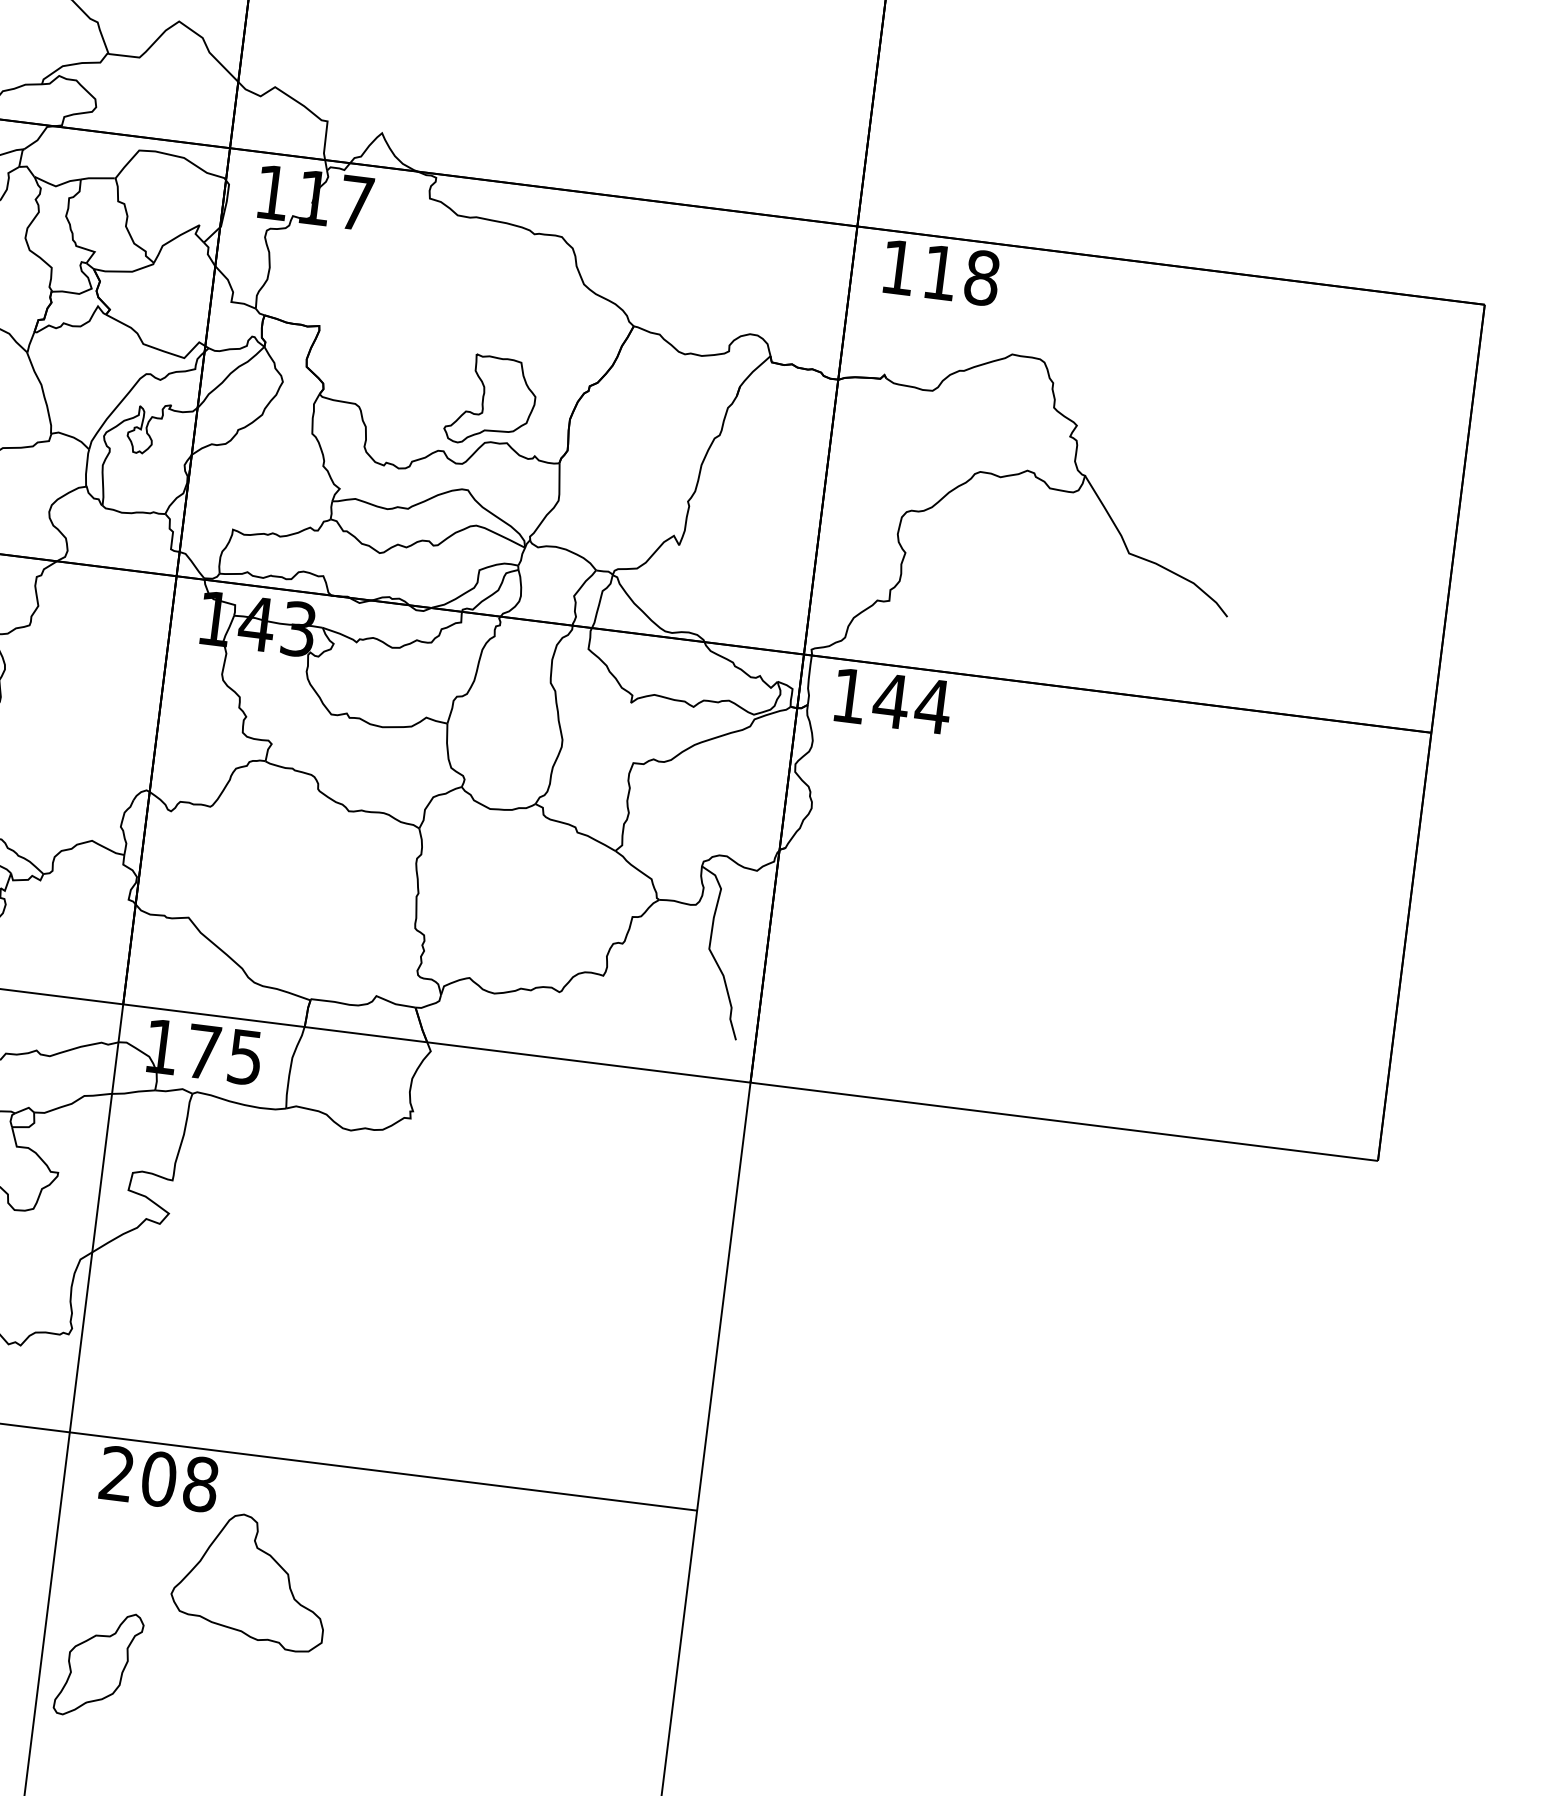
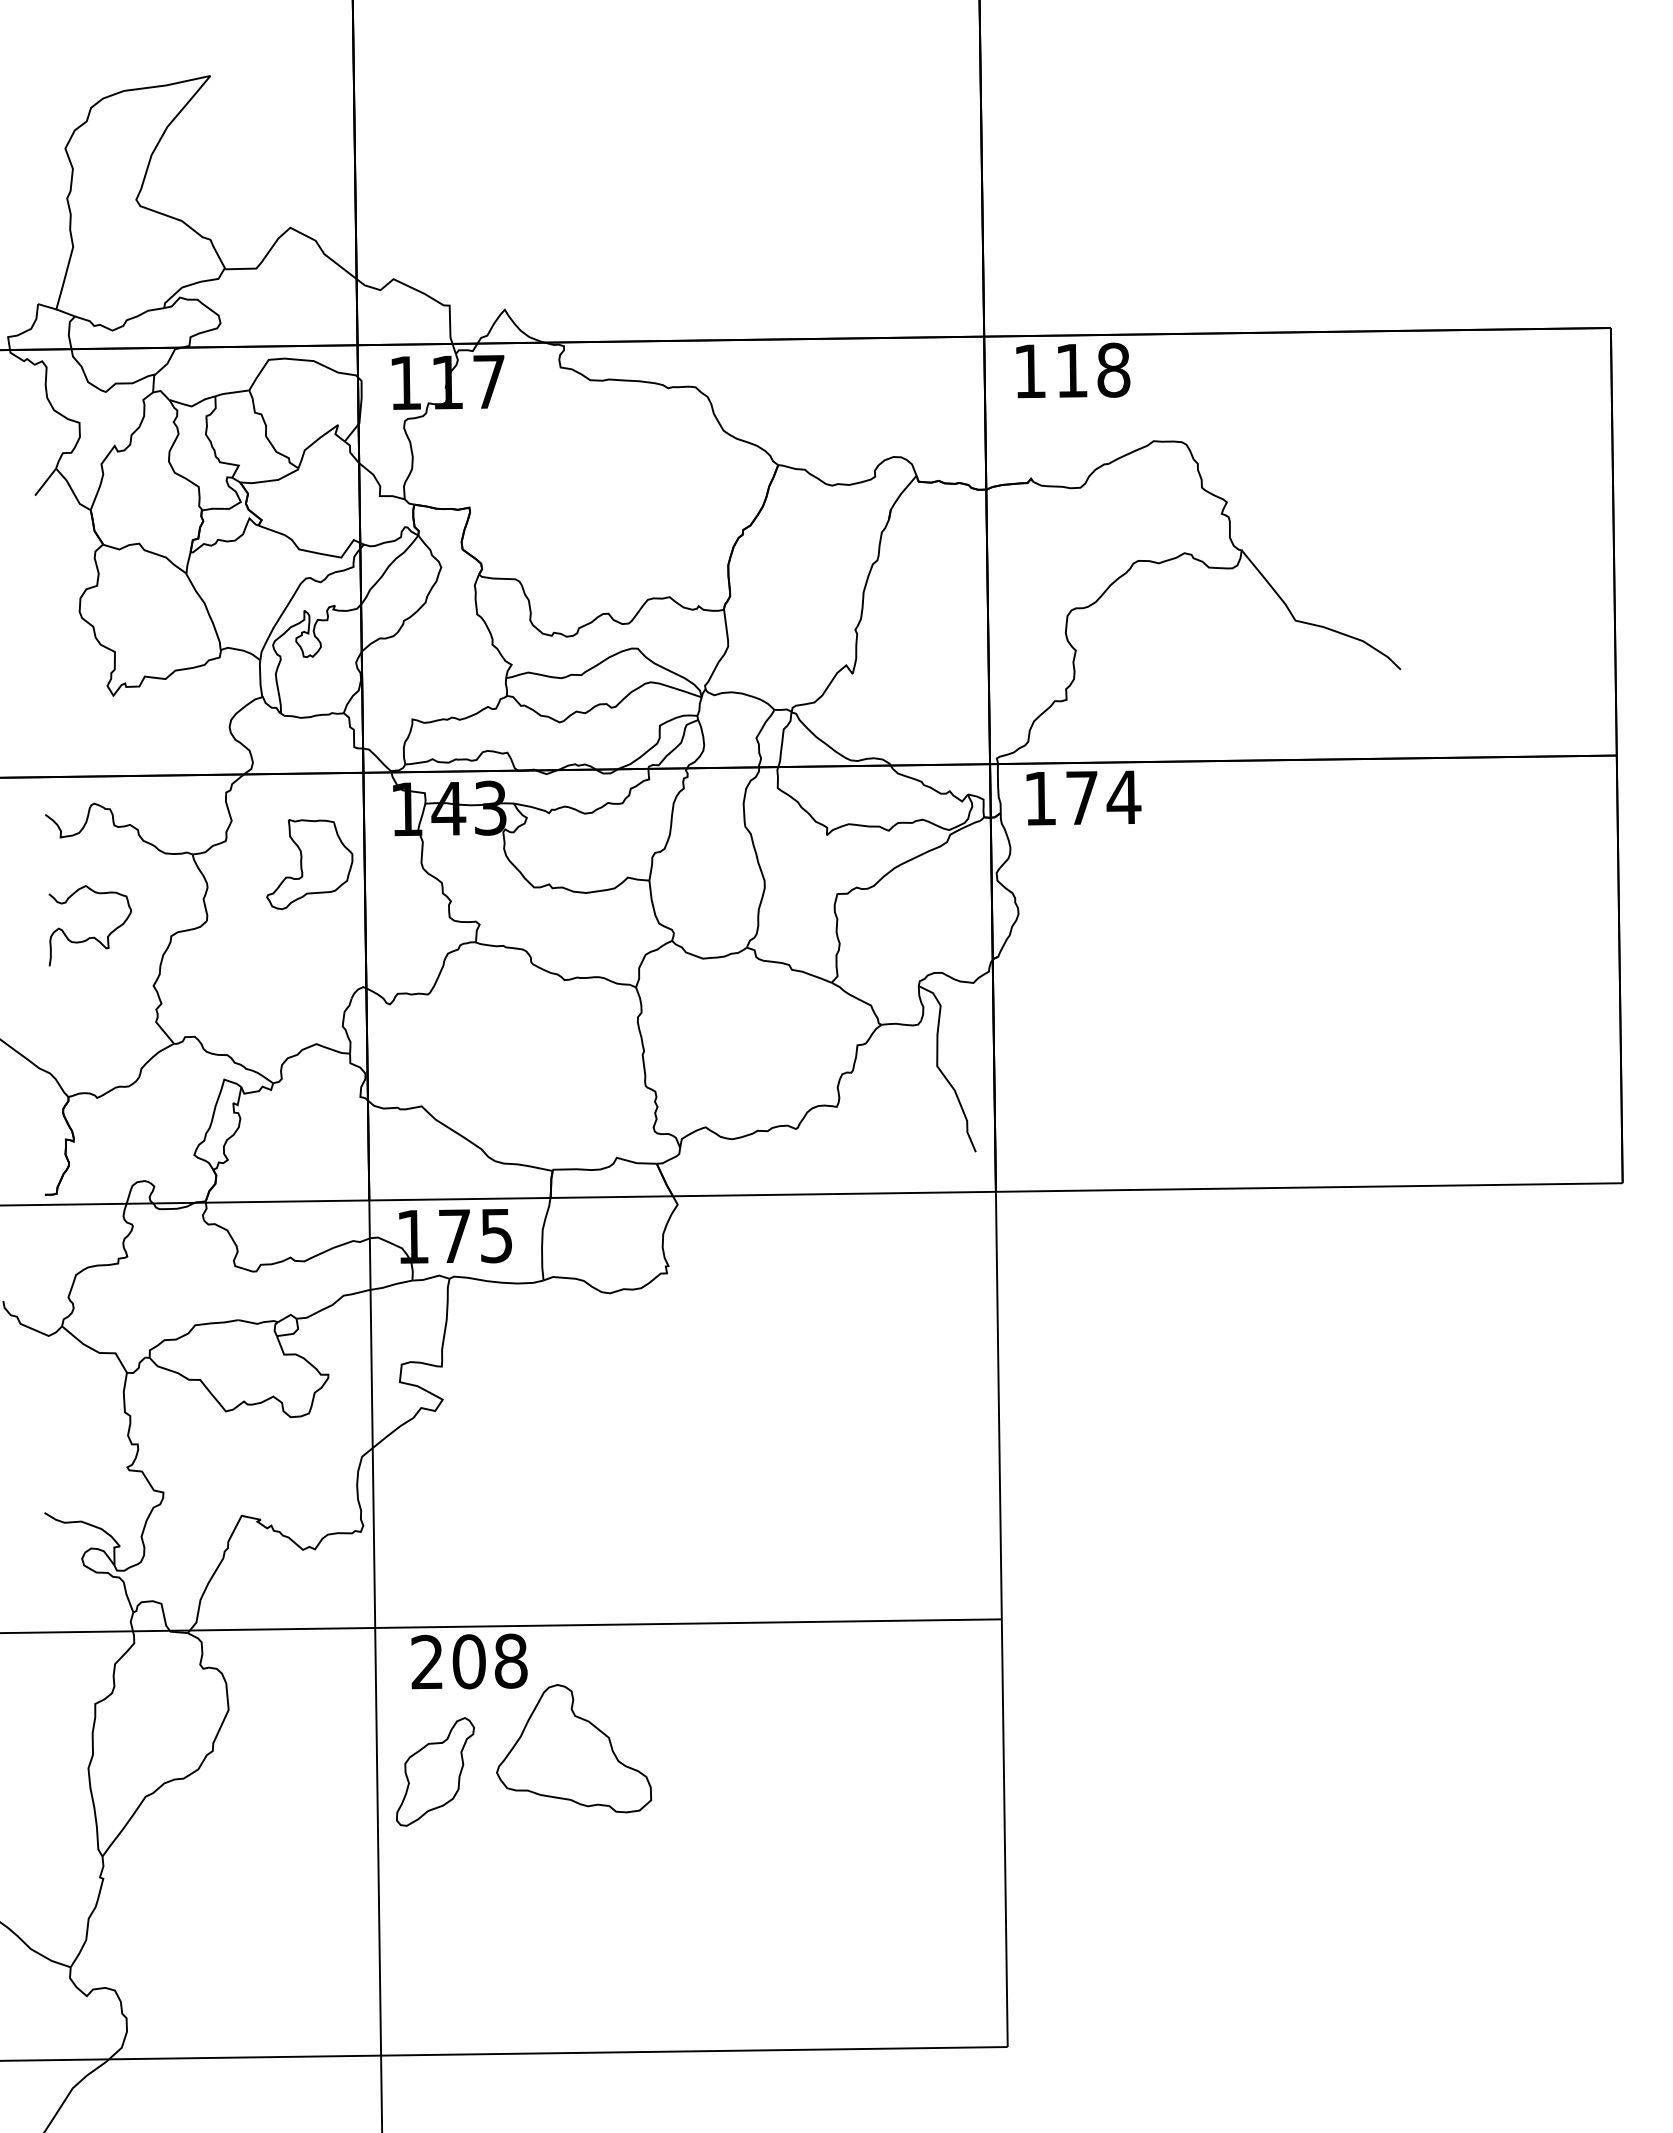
part: (491, 401) -> (309, 864), moved
text: (890, 700) -> (1081, 797), 144 -> 174
part: (99, 1664) -> (435, 1771), moved

